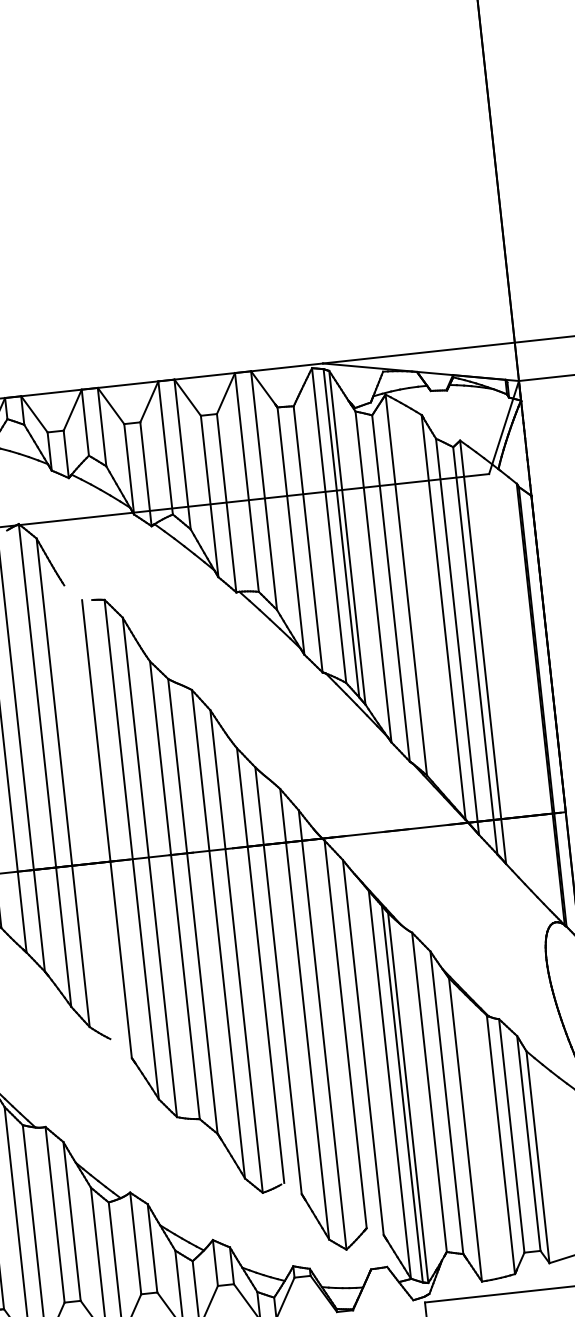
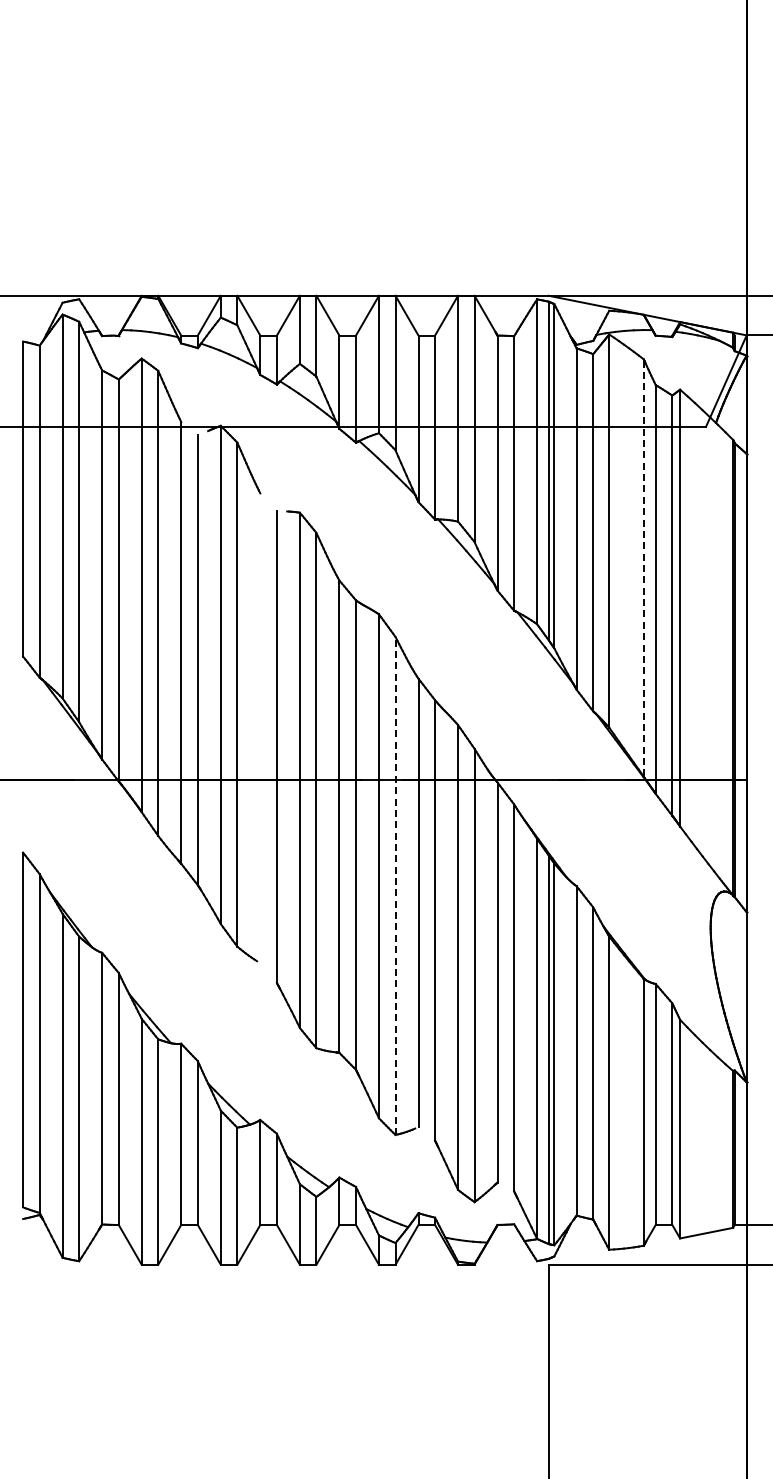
line: (443, 616) -> (643, 567), solid -> dashed
line: (236, 951) -> (395, 885), solid -> dashed

